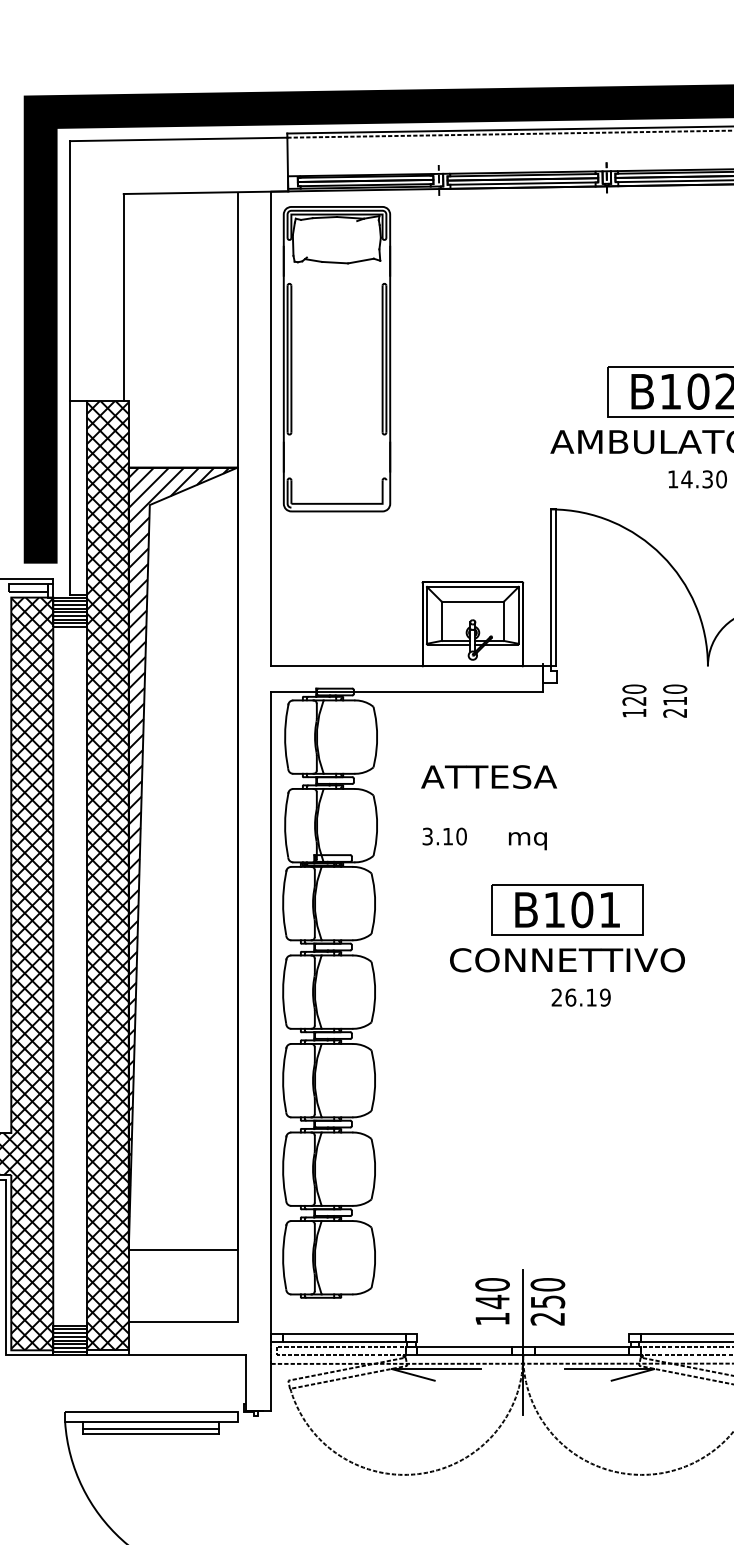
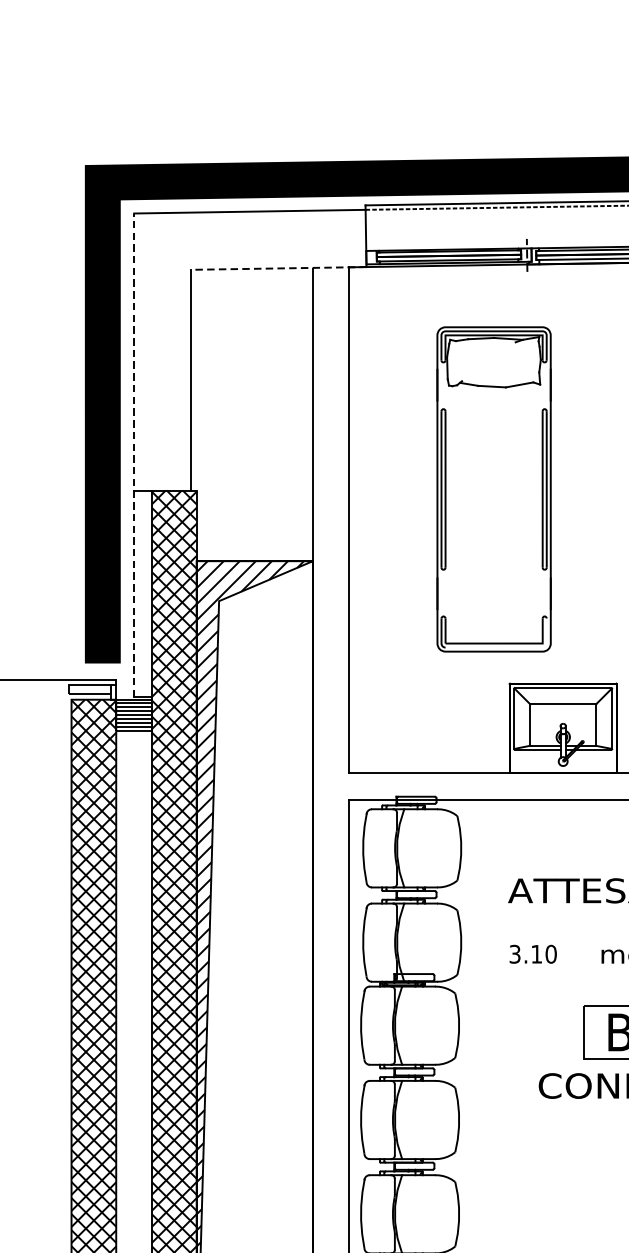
line: (205, 192) -> (278, 268), solid -> dashed
part: (336, 359) -> (493, 489), moved
line: (70, 368) -> (134, 455), solid -> dashed

